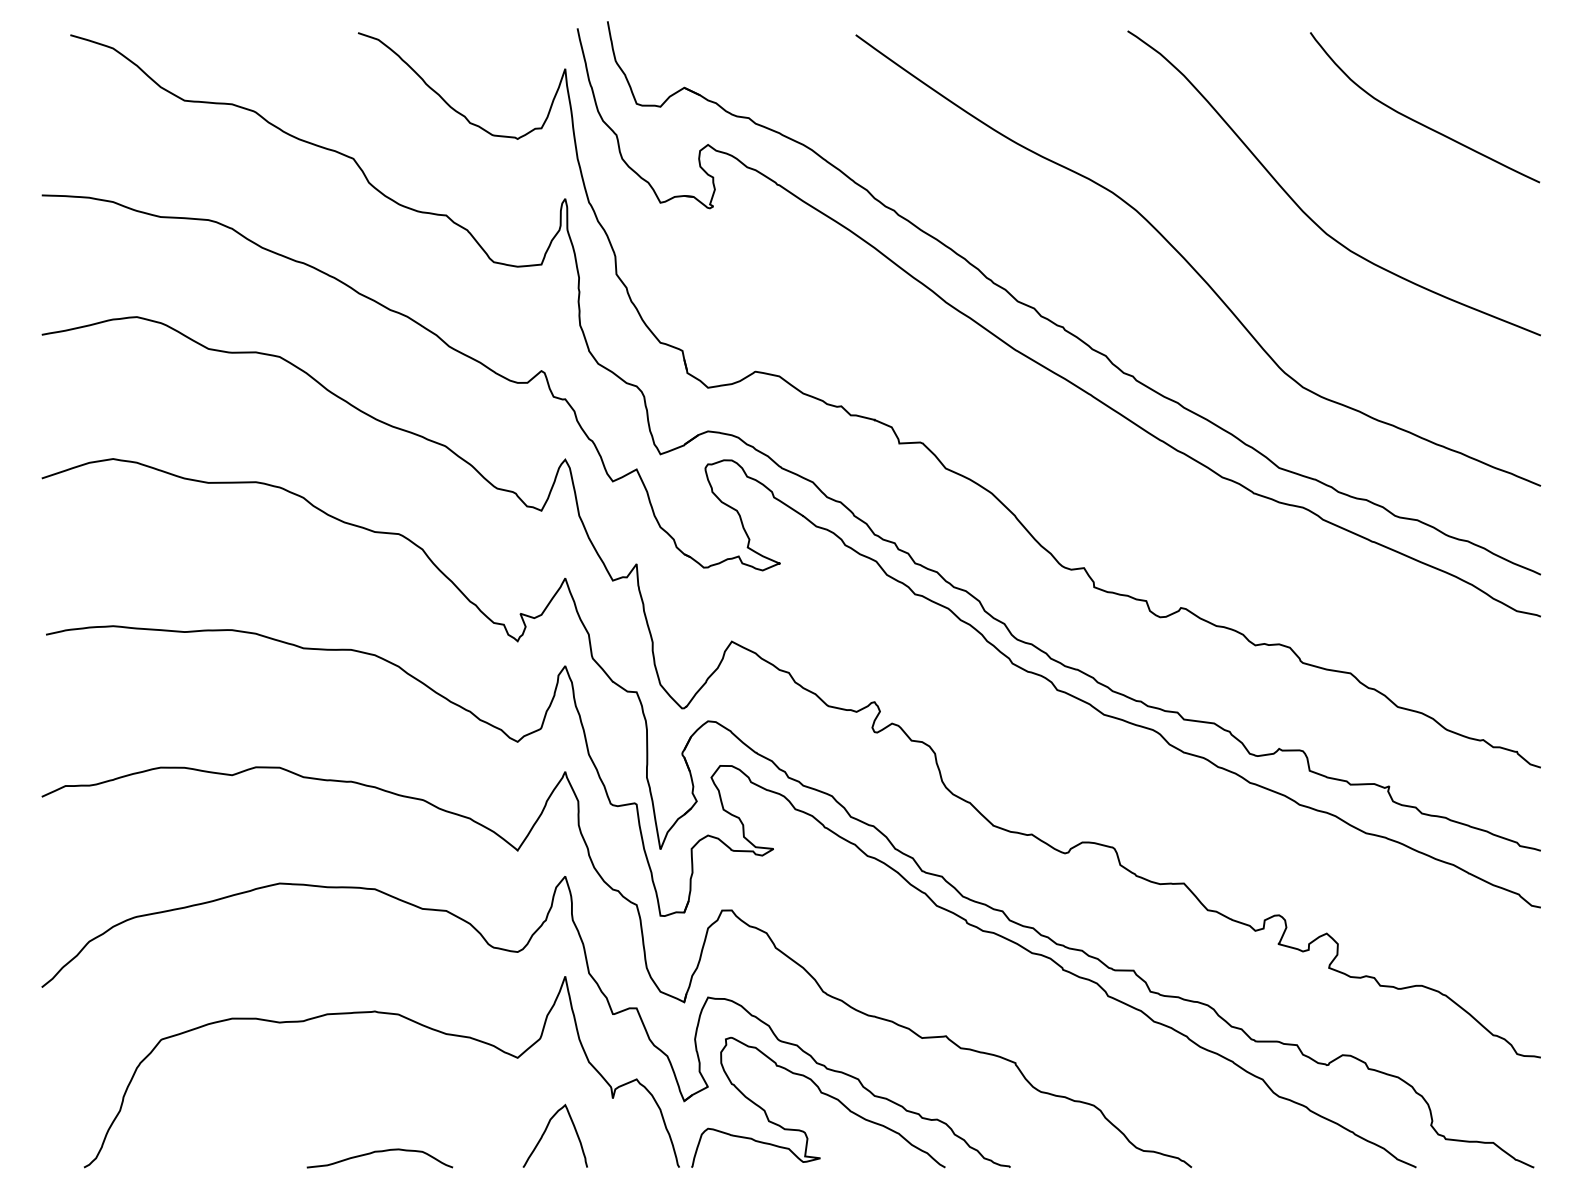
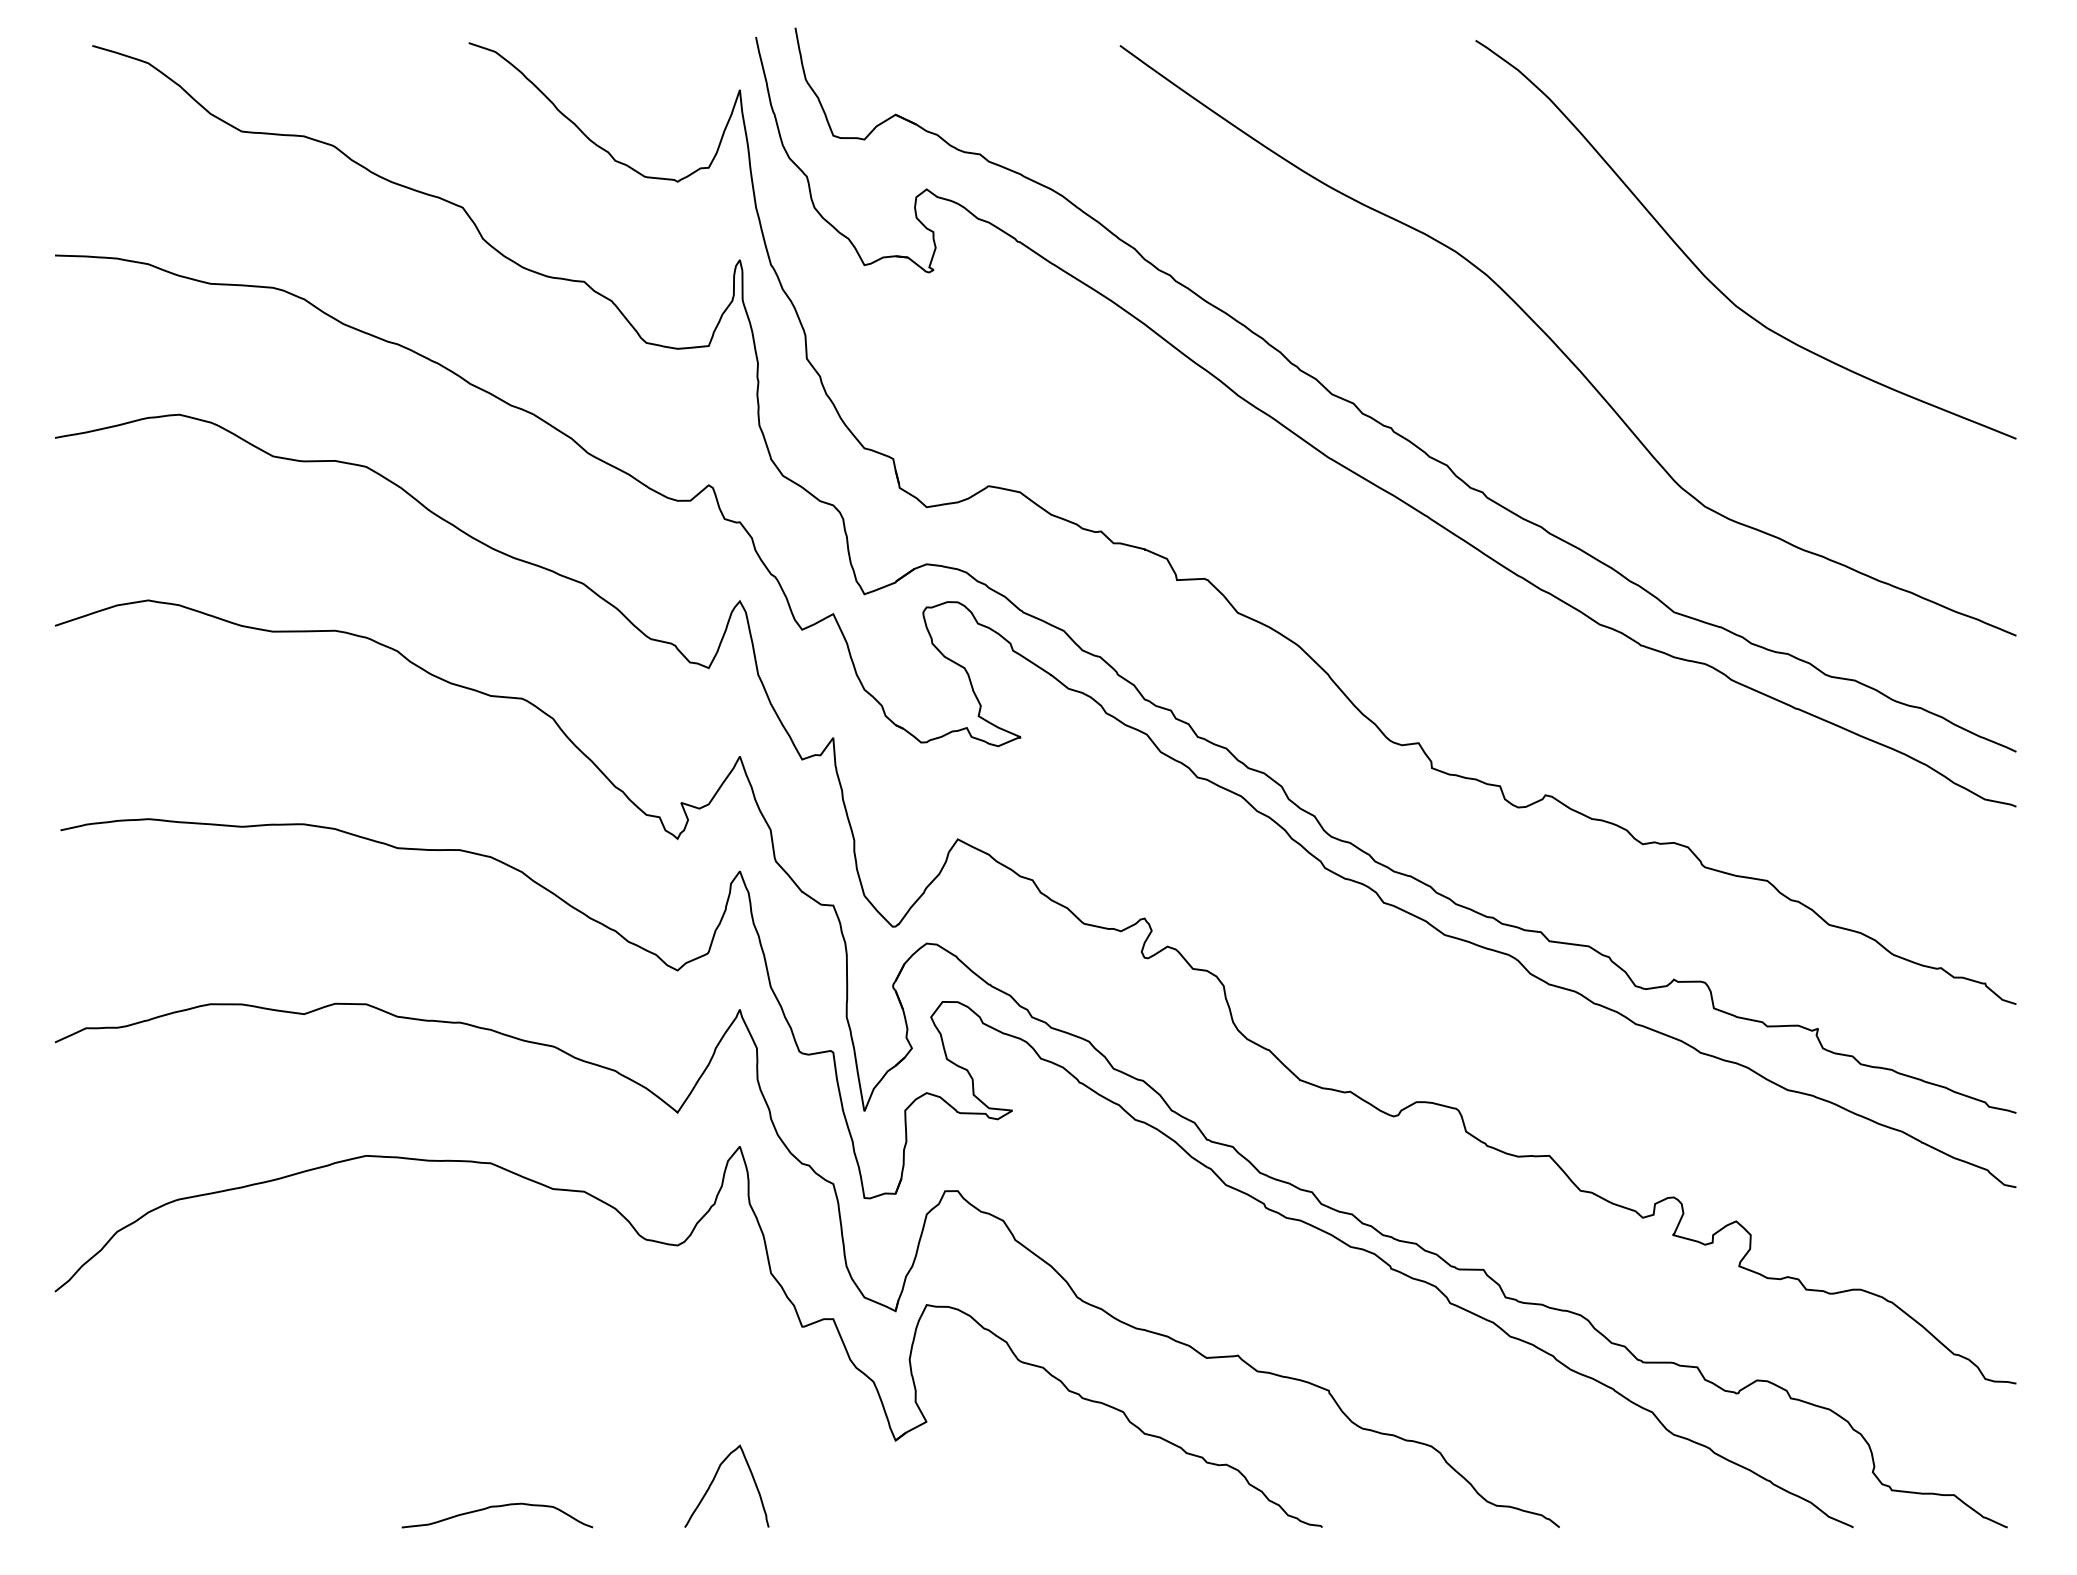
curve: (1417, 121) -> (1854, 158), removed
curve: (383, 1013) -> (502, 1326), removed
curve: (821, 1093) -> (1074, 1430), removed

